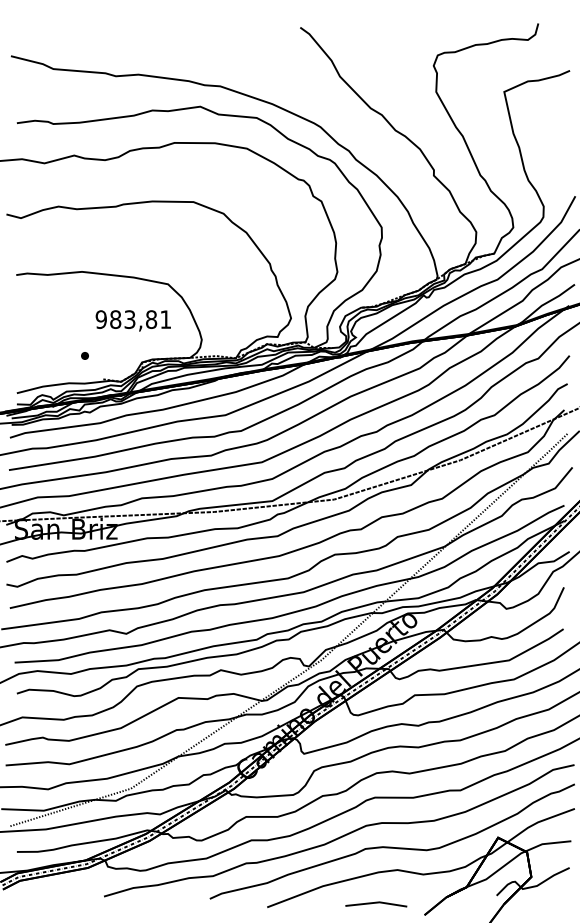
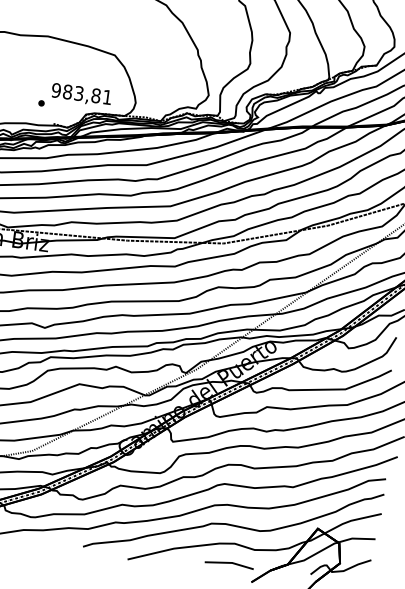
text: (132, 320) -> (80, 94), moved
line: (376, 903) -> (229, 563), moved

